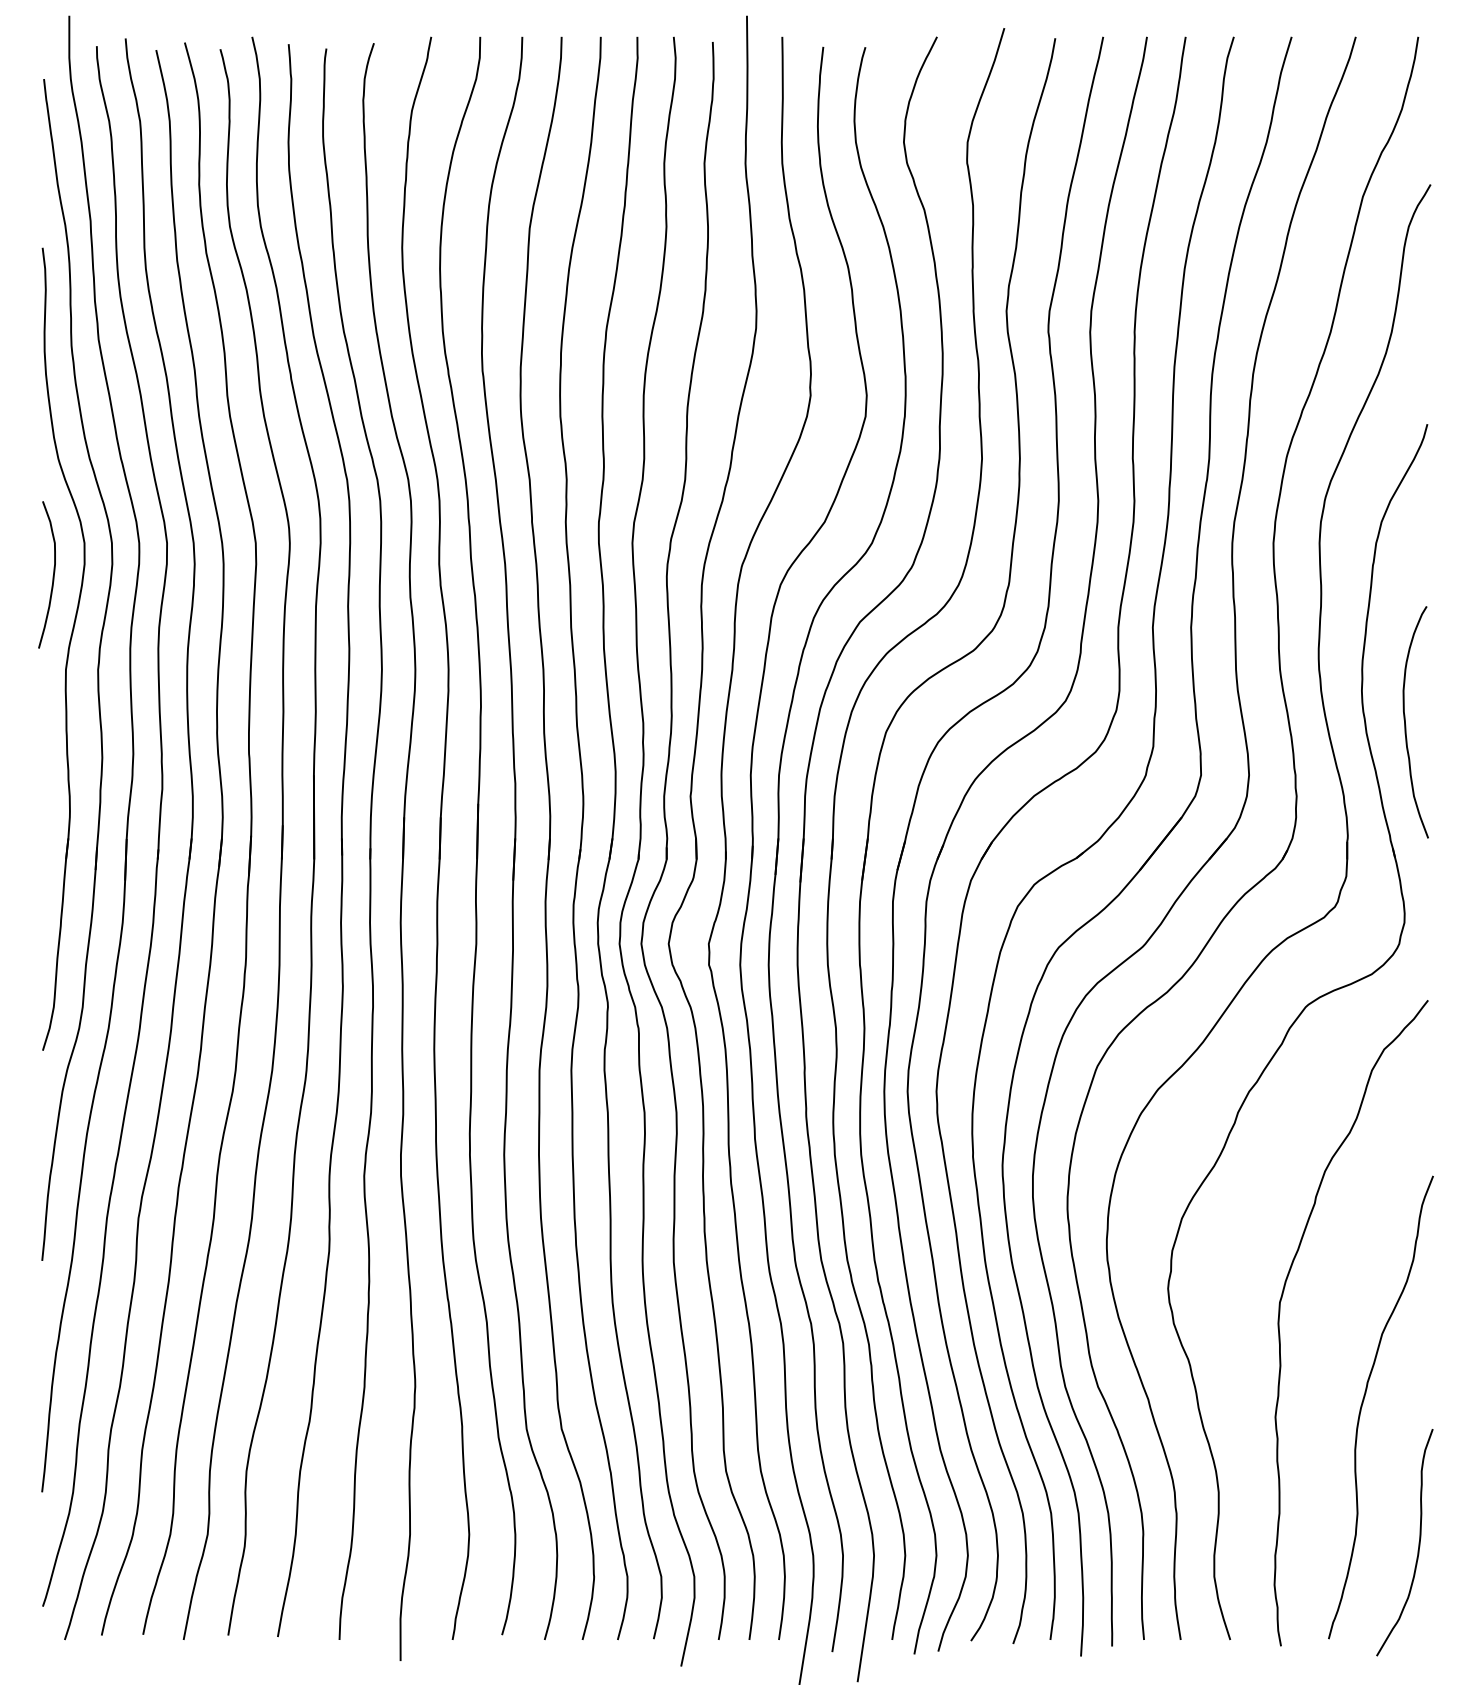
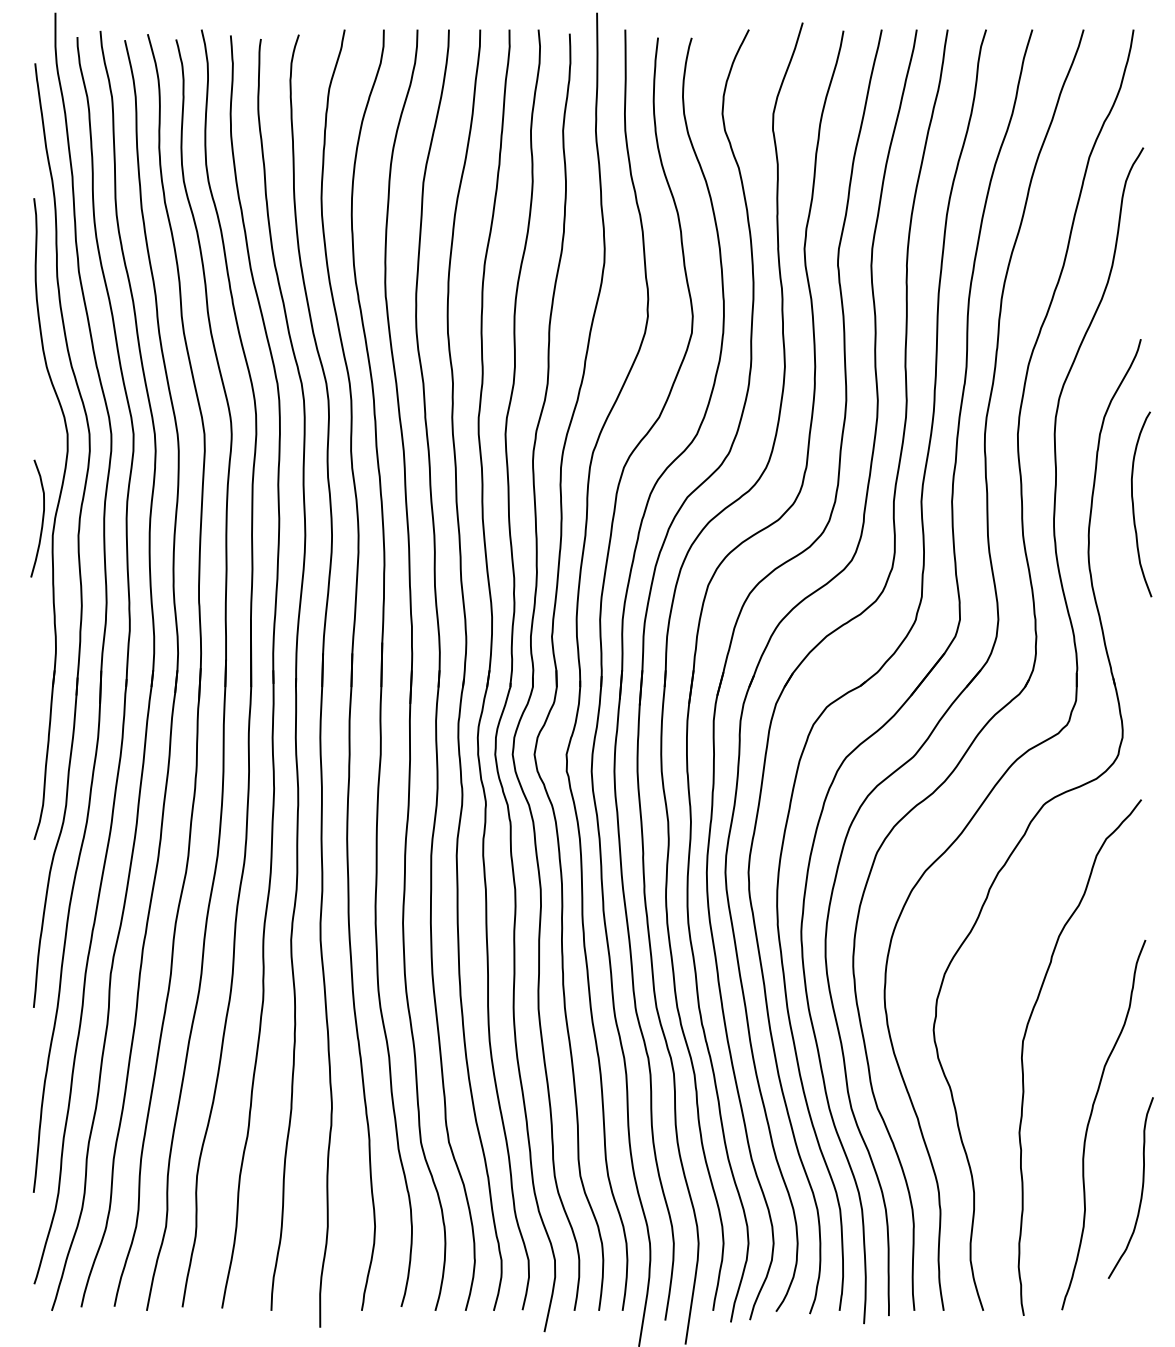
curve: (53, 574) -> (42, 518), moved
curve: (1406, 726) -> (1134, 507), moved
curve: (1418, 1541) -> (1141, 1187), moved

